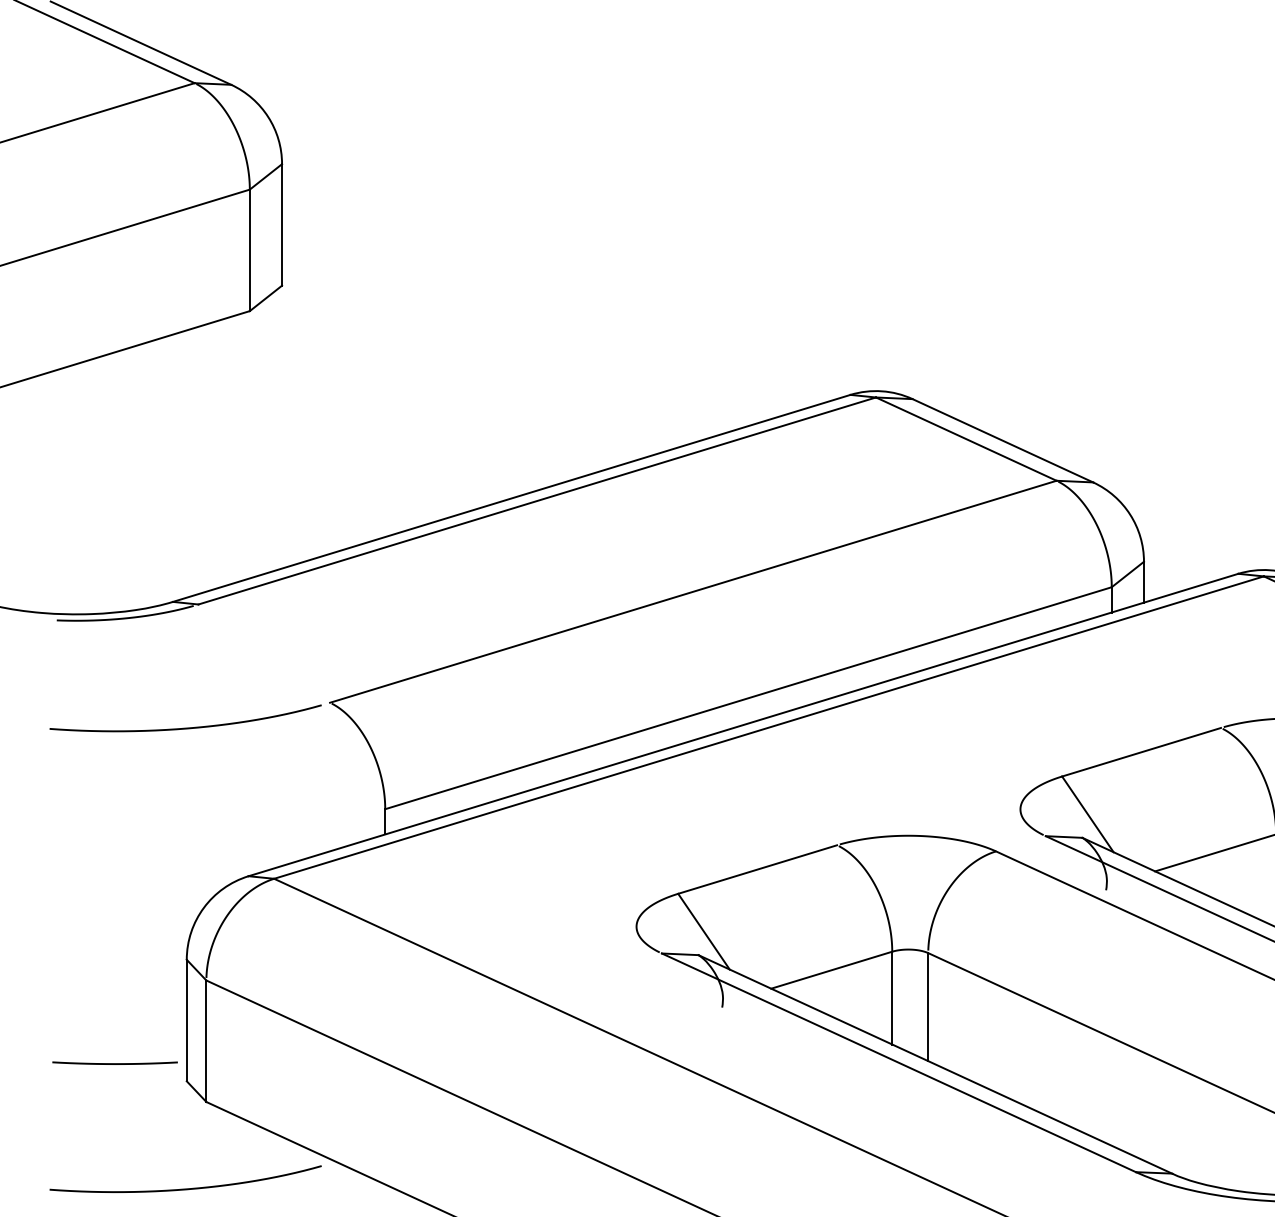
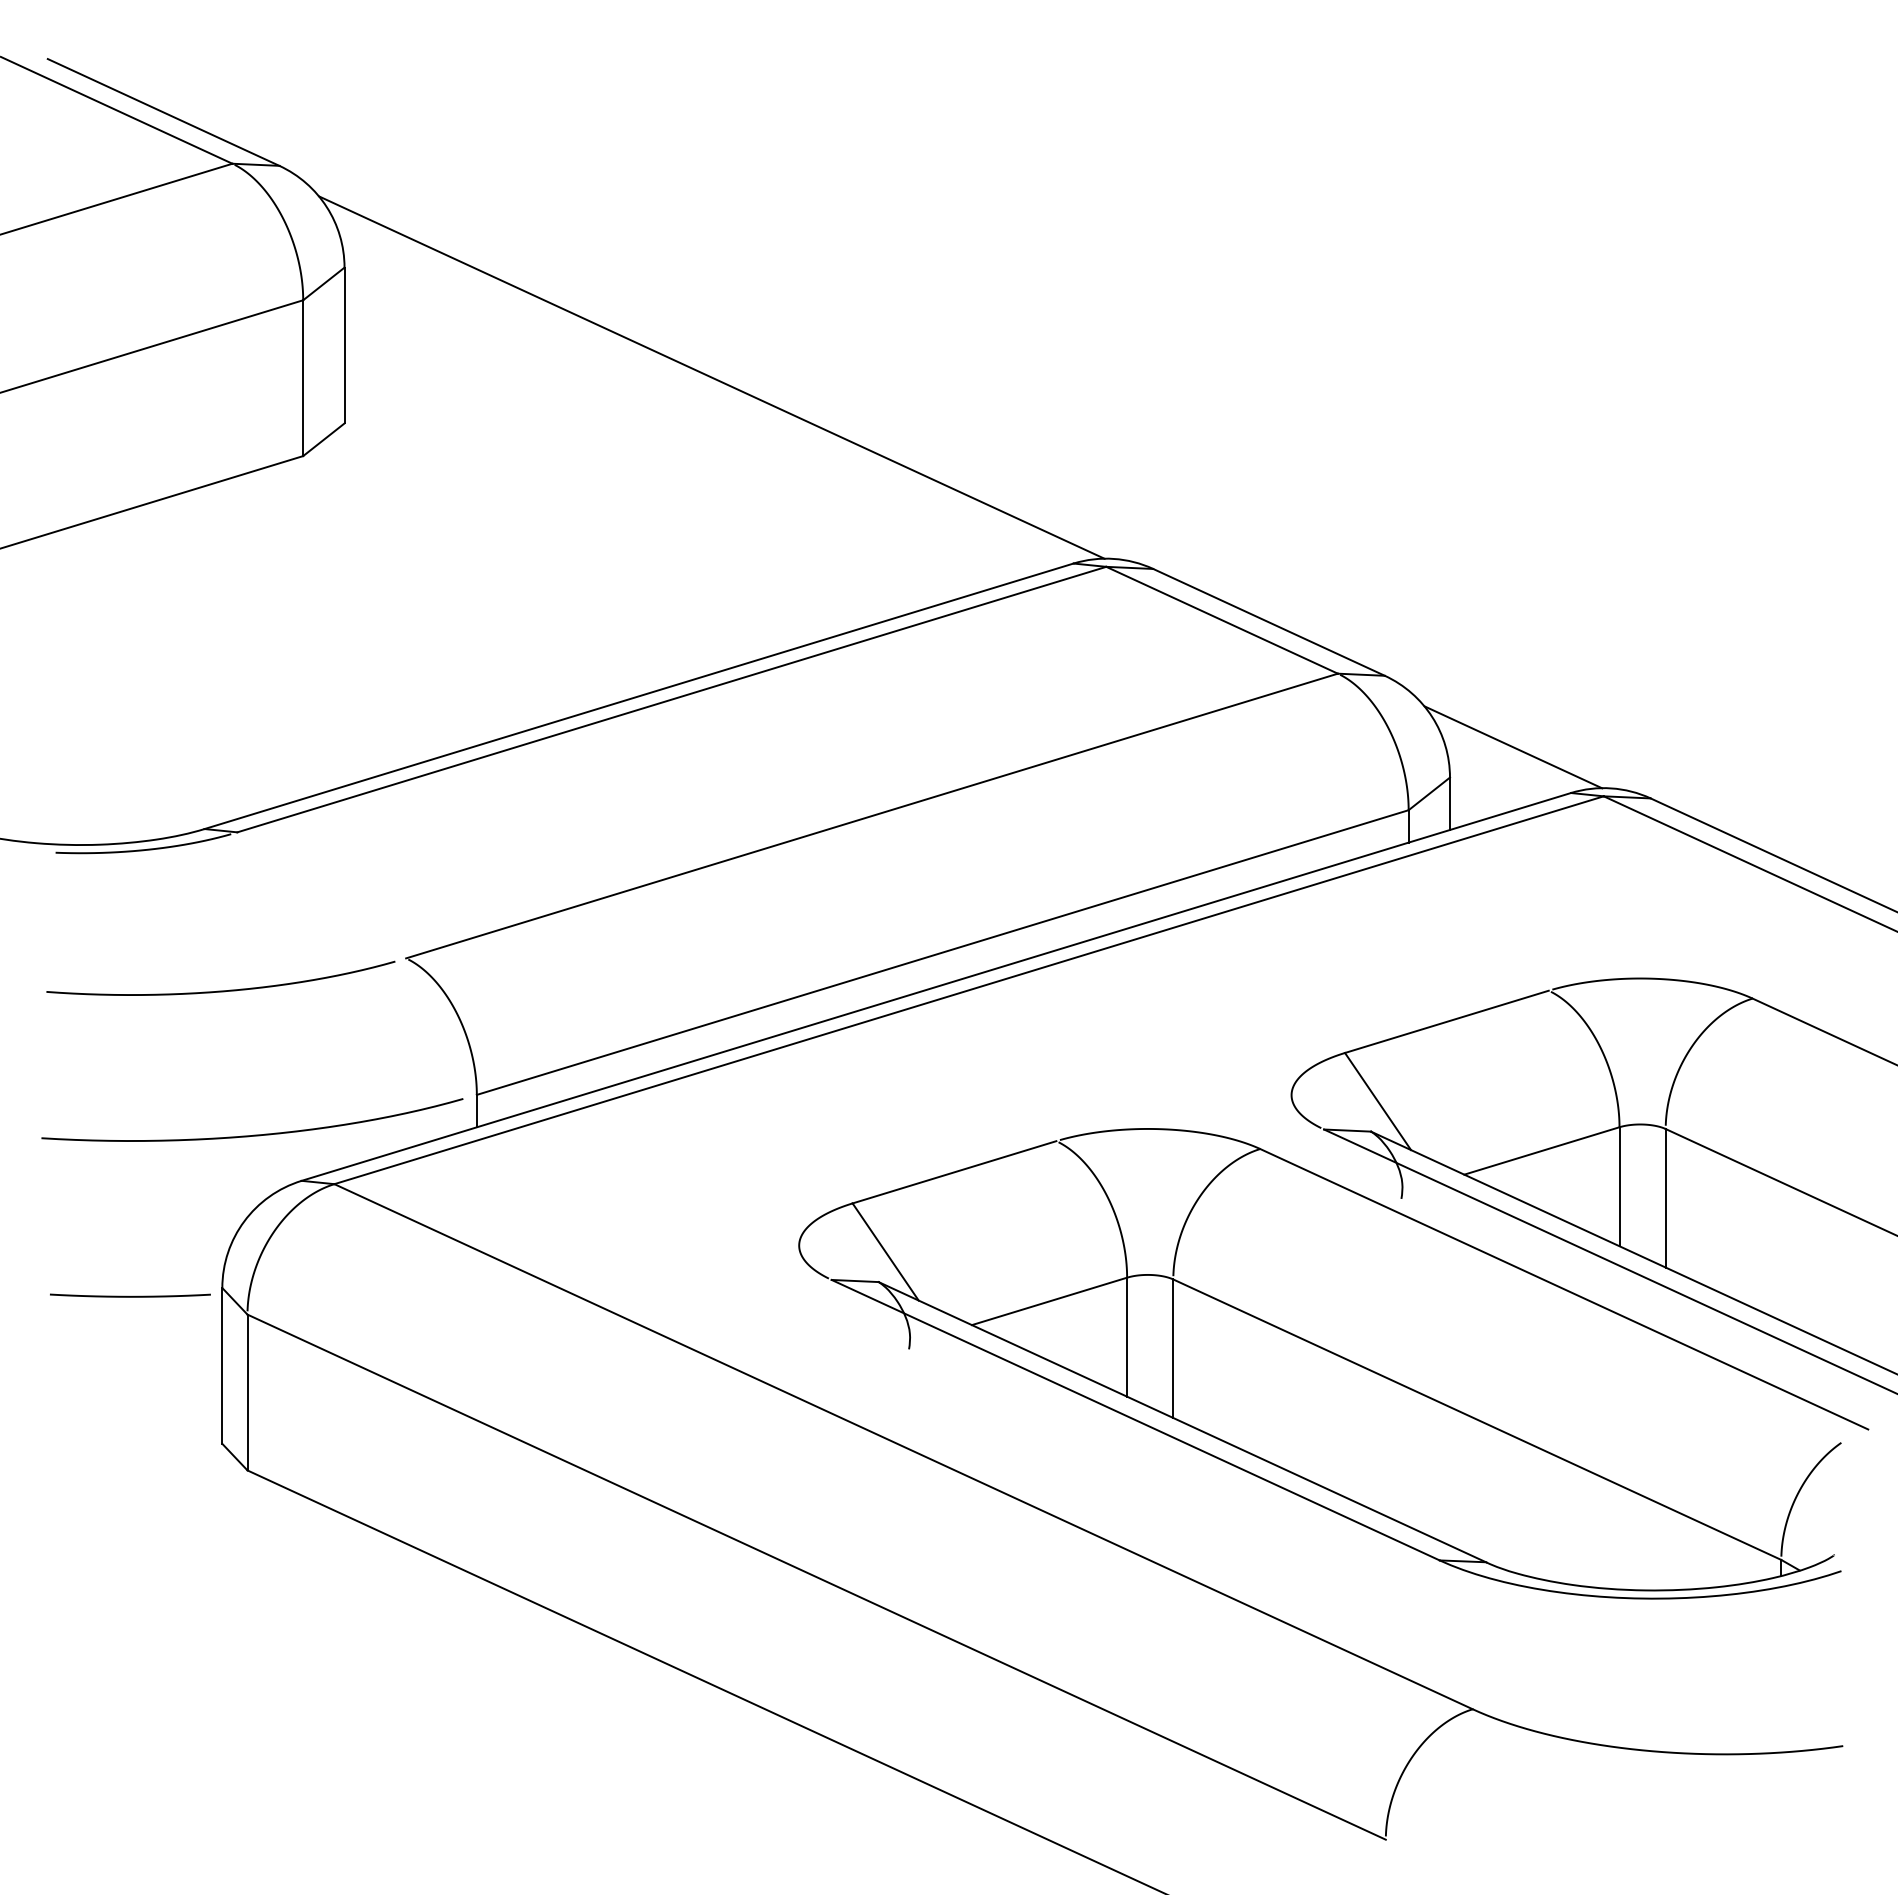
line: (568, 249) -> (711, 377), added
line: (1193, 538) -> (1513, 747), added
curve: (211, 840) -> (253, 1134), added
curve: (115, 1063) -> (130, 1295), moved
curve: (185, 1188) -> (220, 1581), removed

